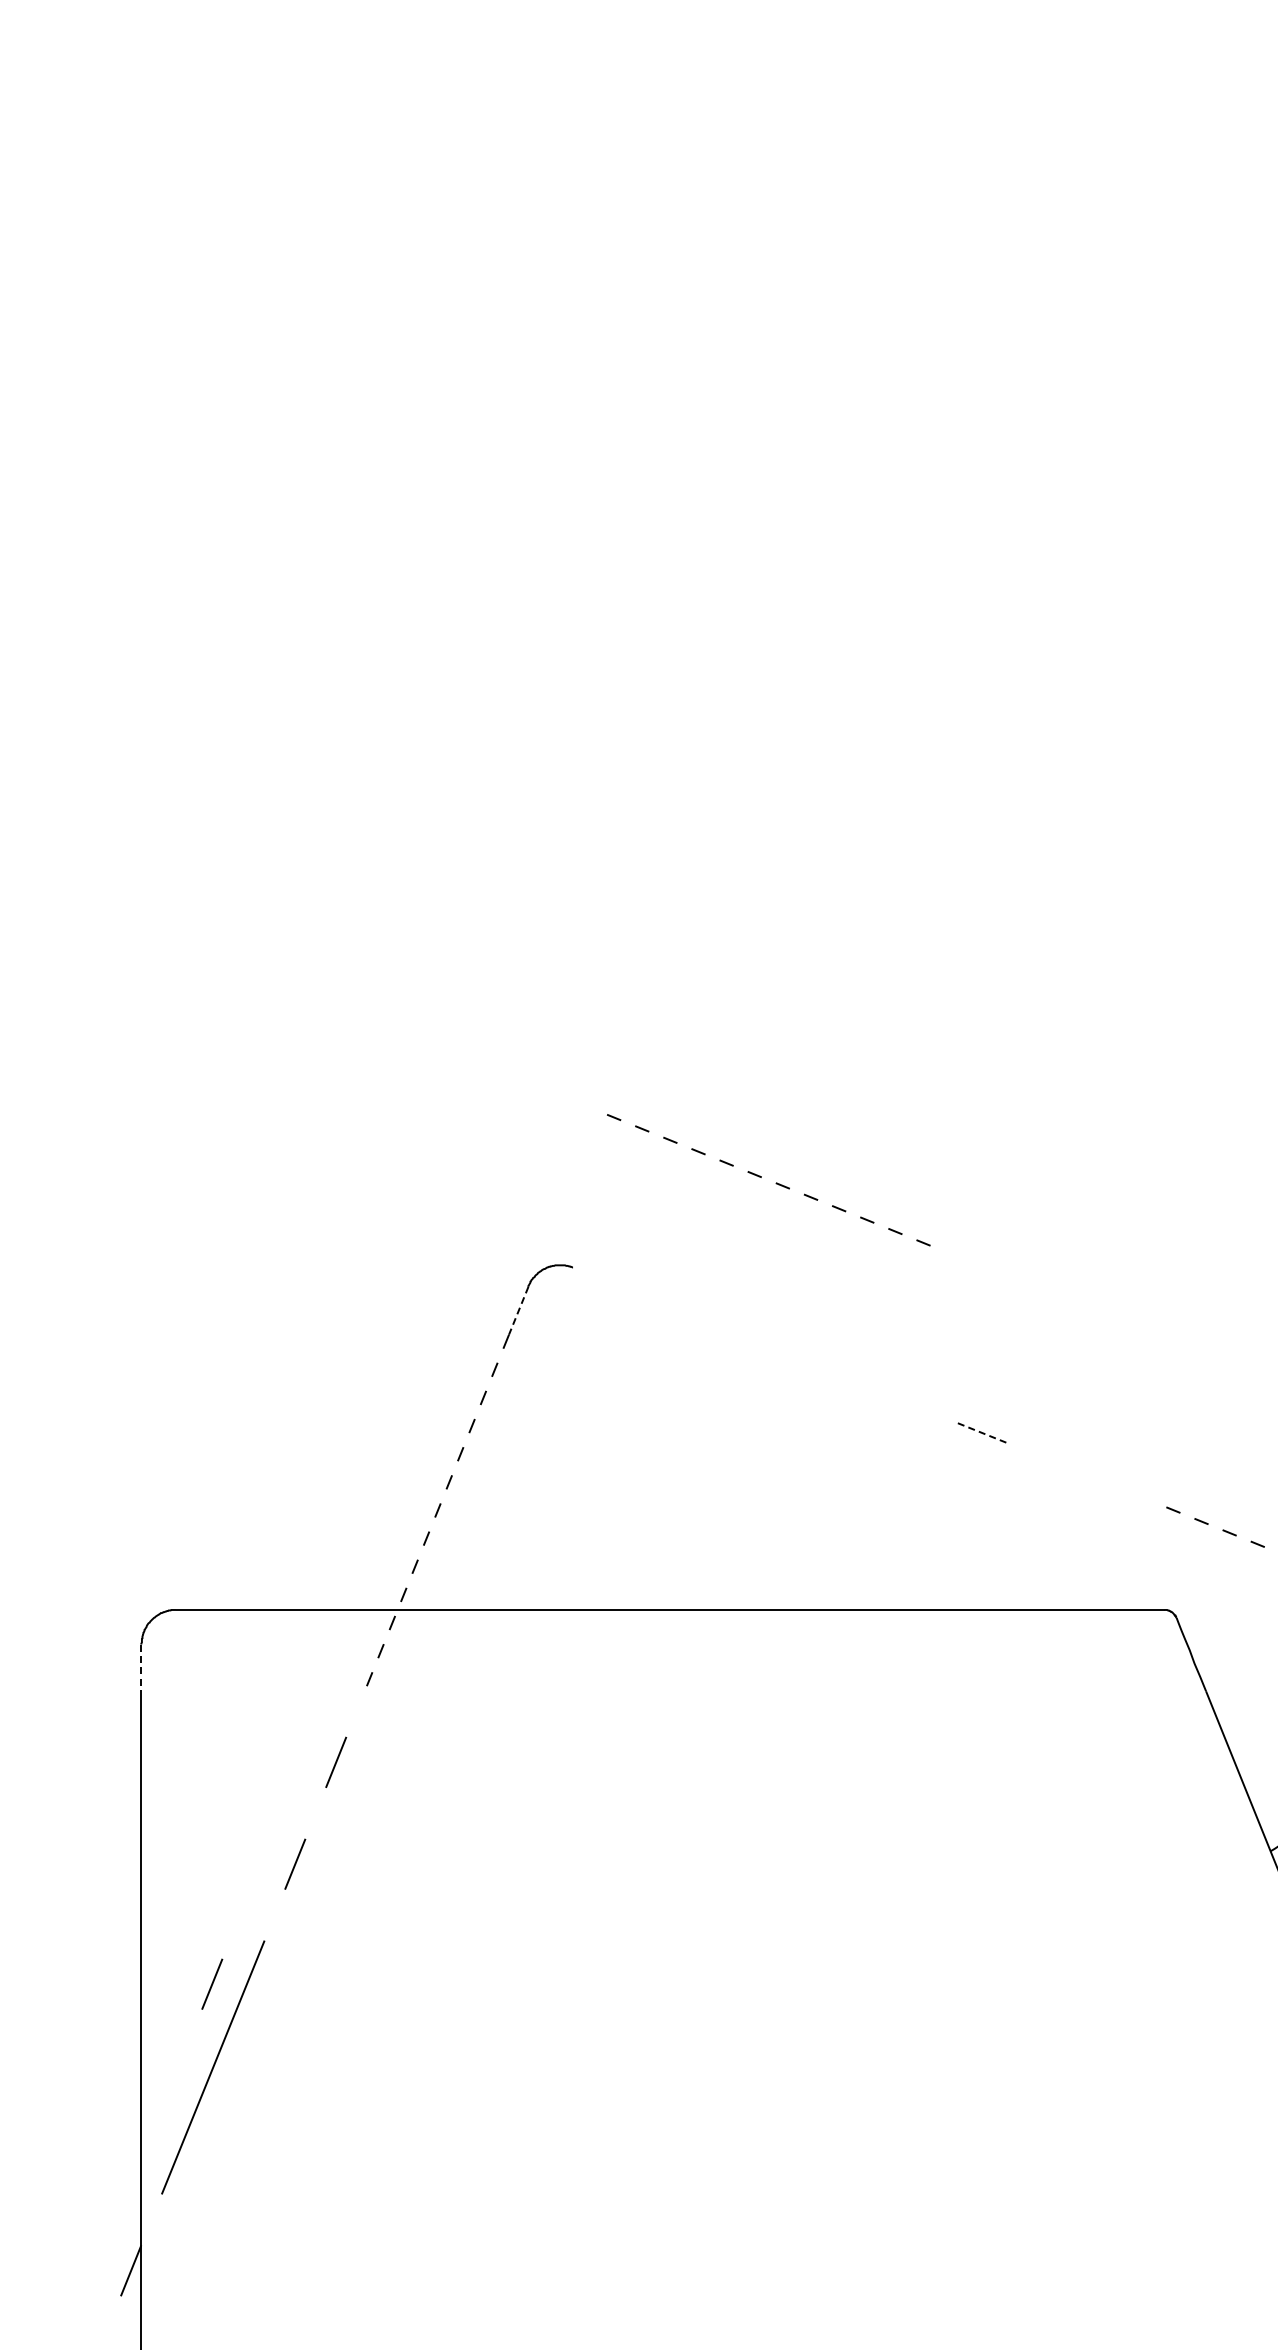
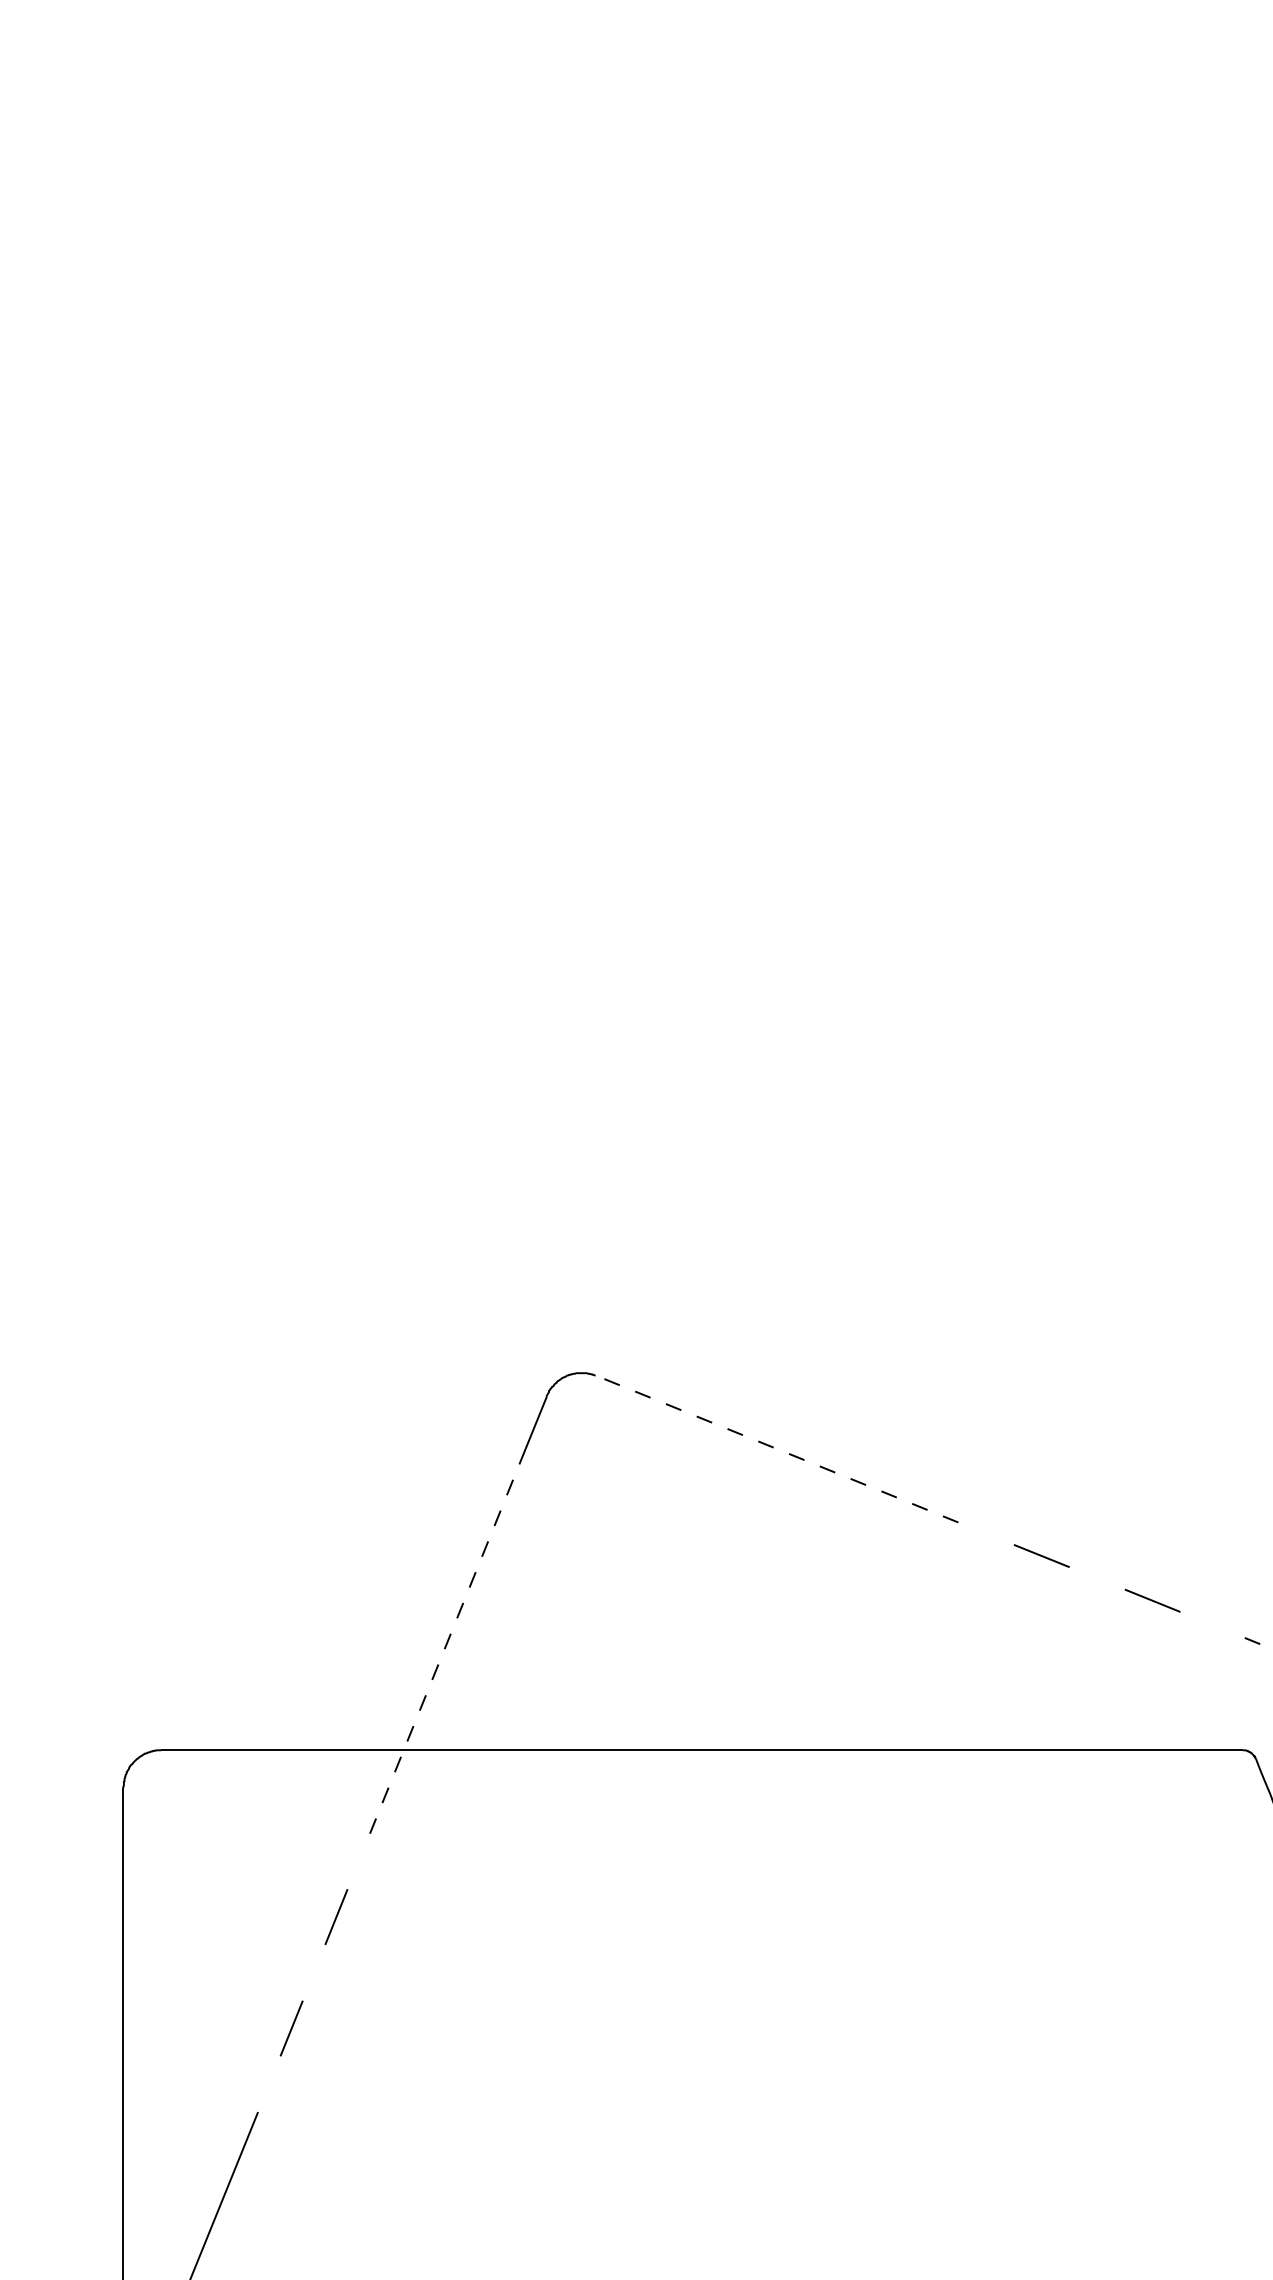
line: (761, 1177) -> (773, 1447), moved
line: (518, 1310) -> (535, 1422), dashed -> solid
line: (980, 1432) -> (1041, 1556), dashed -> solid
line: (1081, 1473) -> (1151, 1600), added
line: (141, 1670) -> (123, 1816), dashed -> solid
line: (212, 1983) -> (201, 2159), removed

